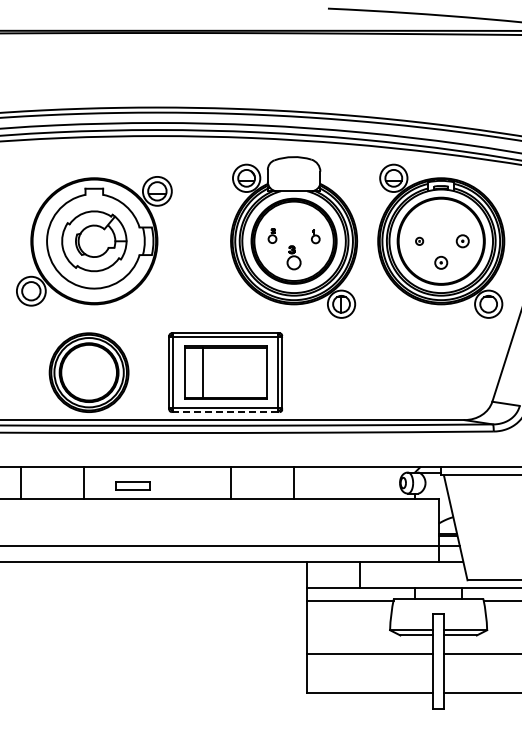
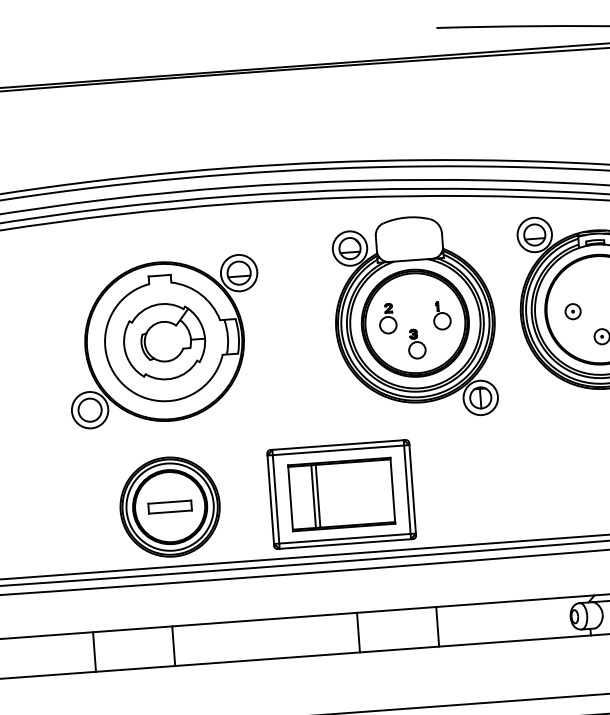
part: (272, 235) -> (387, 317), size x1.67
part: (315, 236) -> (441, 315), size x1.67
part: (419, 241) -> (572, 311), size x1.67
line: (206, 372) -> (317, 496), added
line: (225, 412) -> (345, 544), dashed -> solid
part: (132, 485) -> (169, 506), moved

